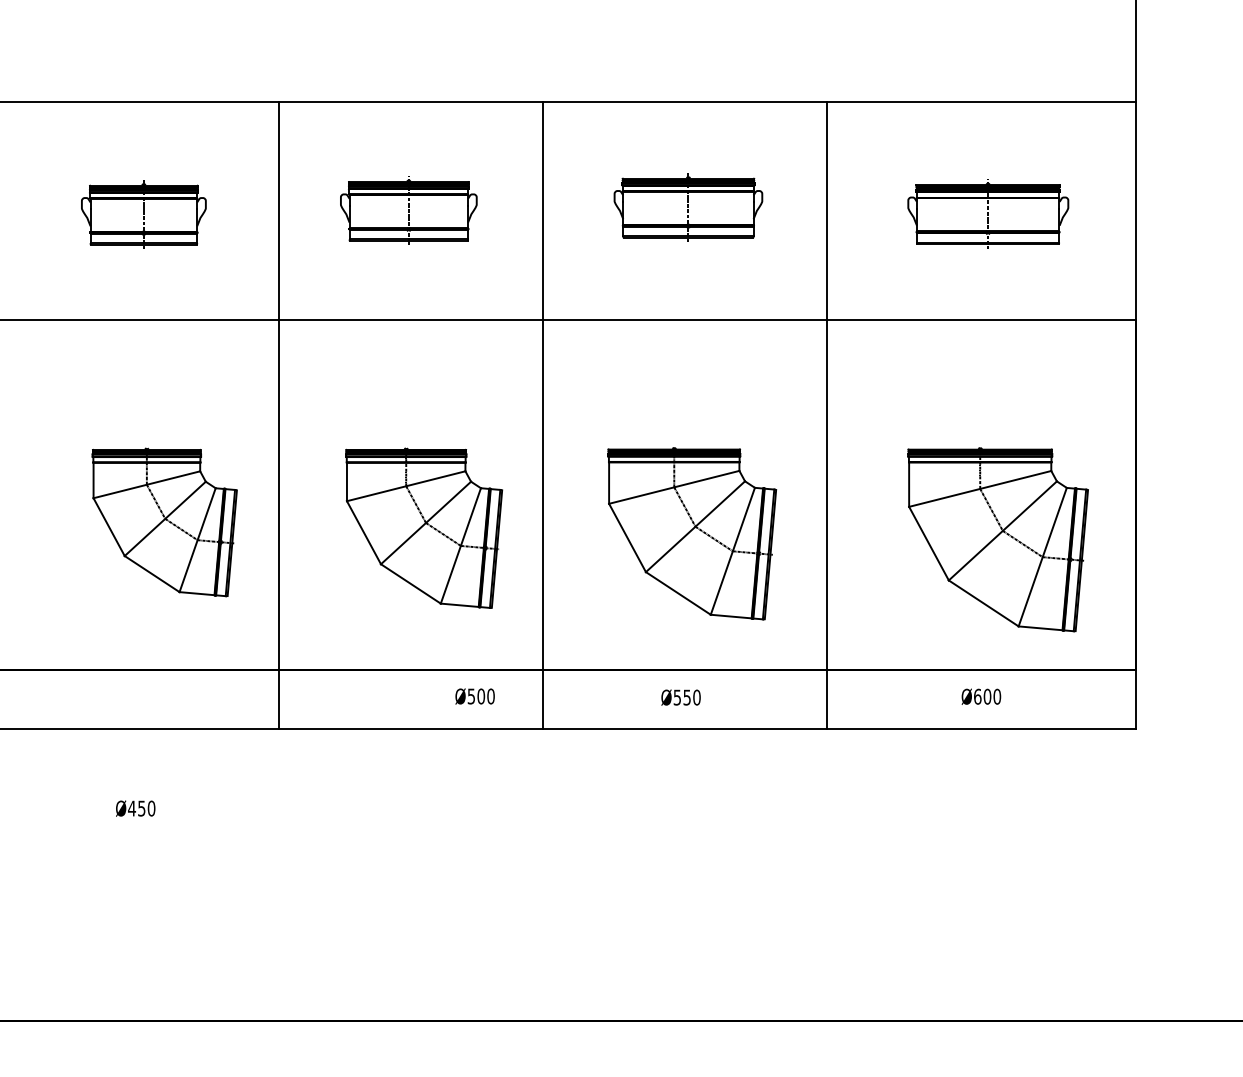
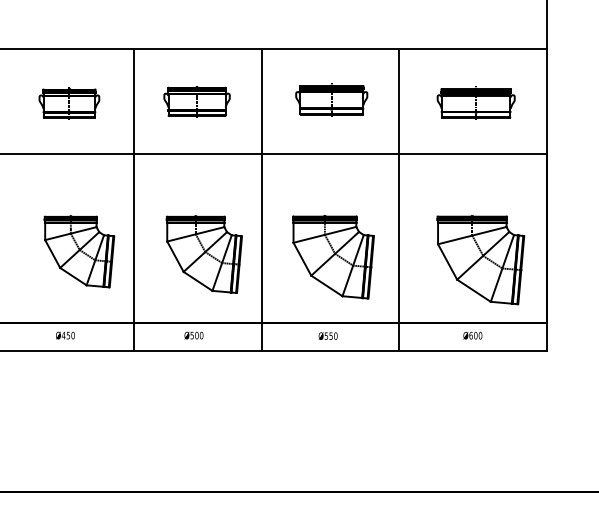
text: (474, 696) -> (193, 335), moved
text: (135, 808) -> (65, 335), moved

